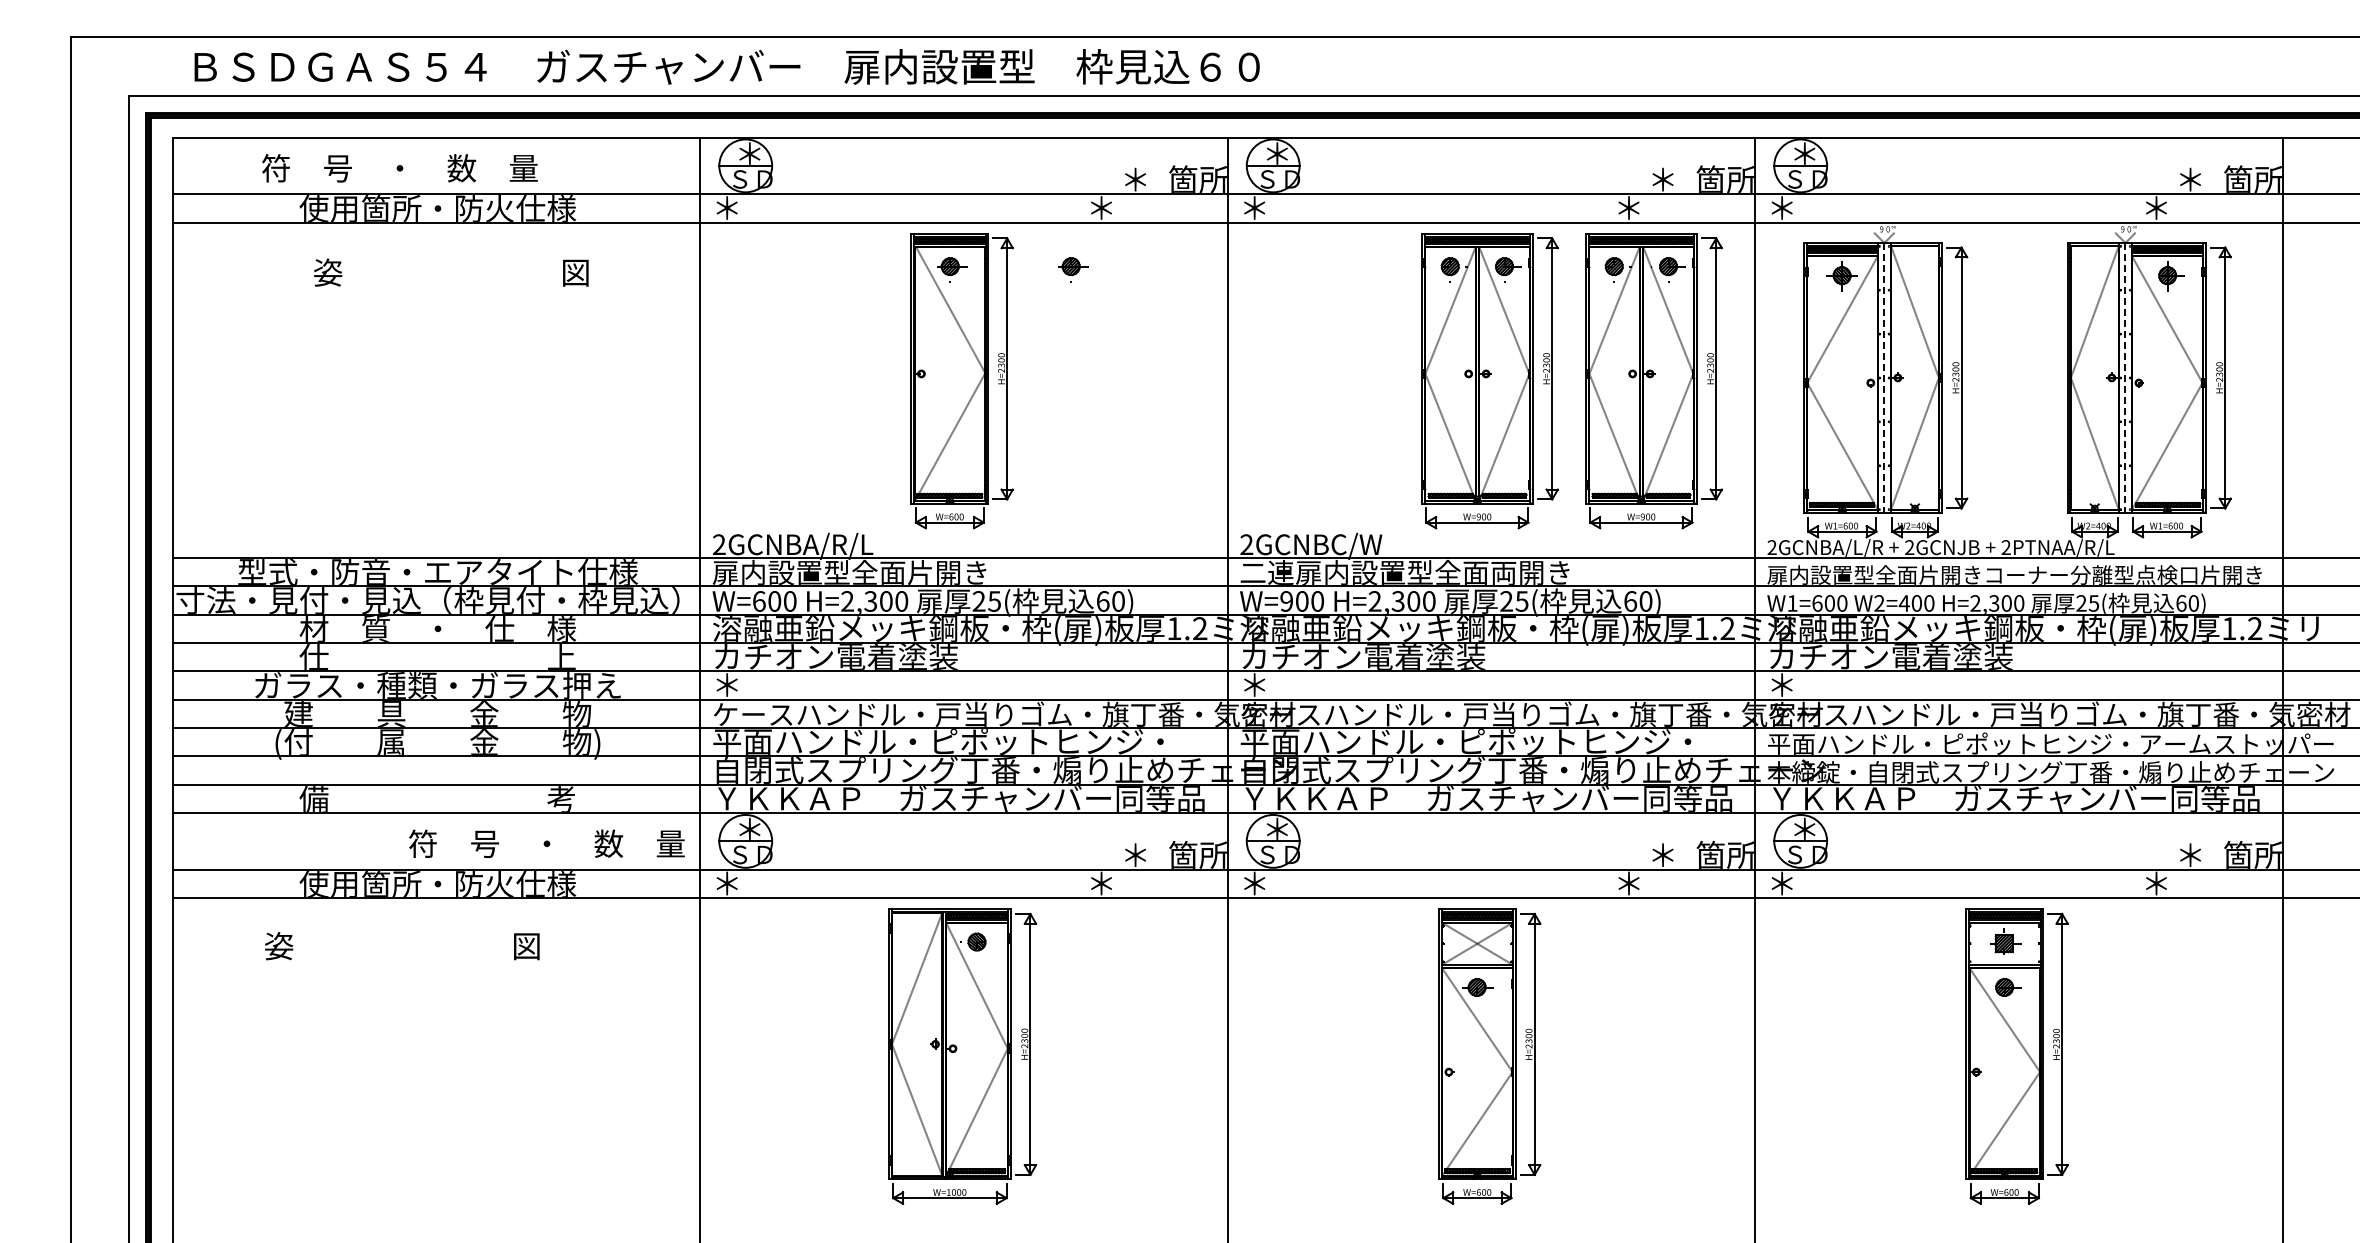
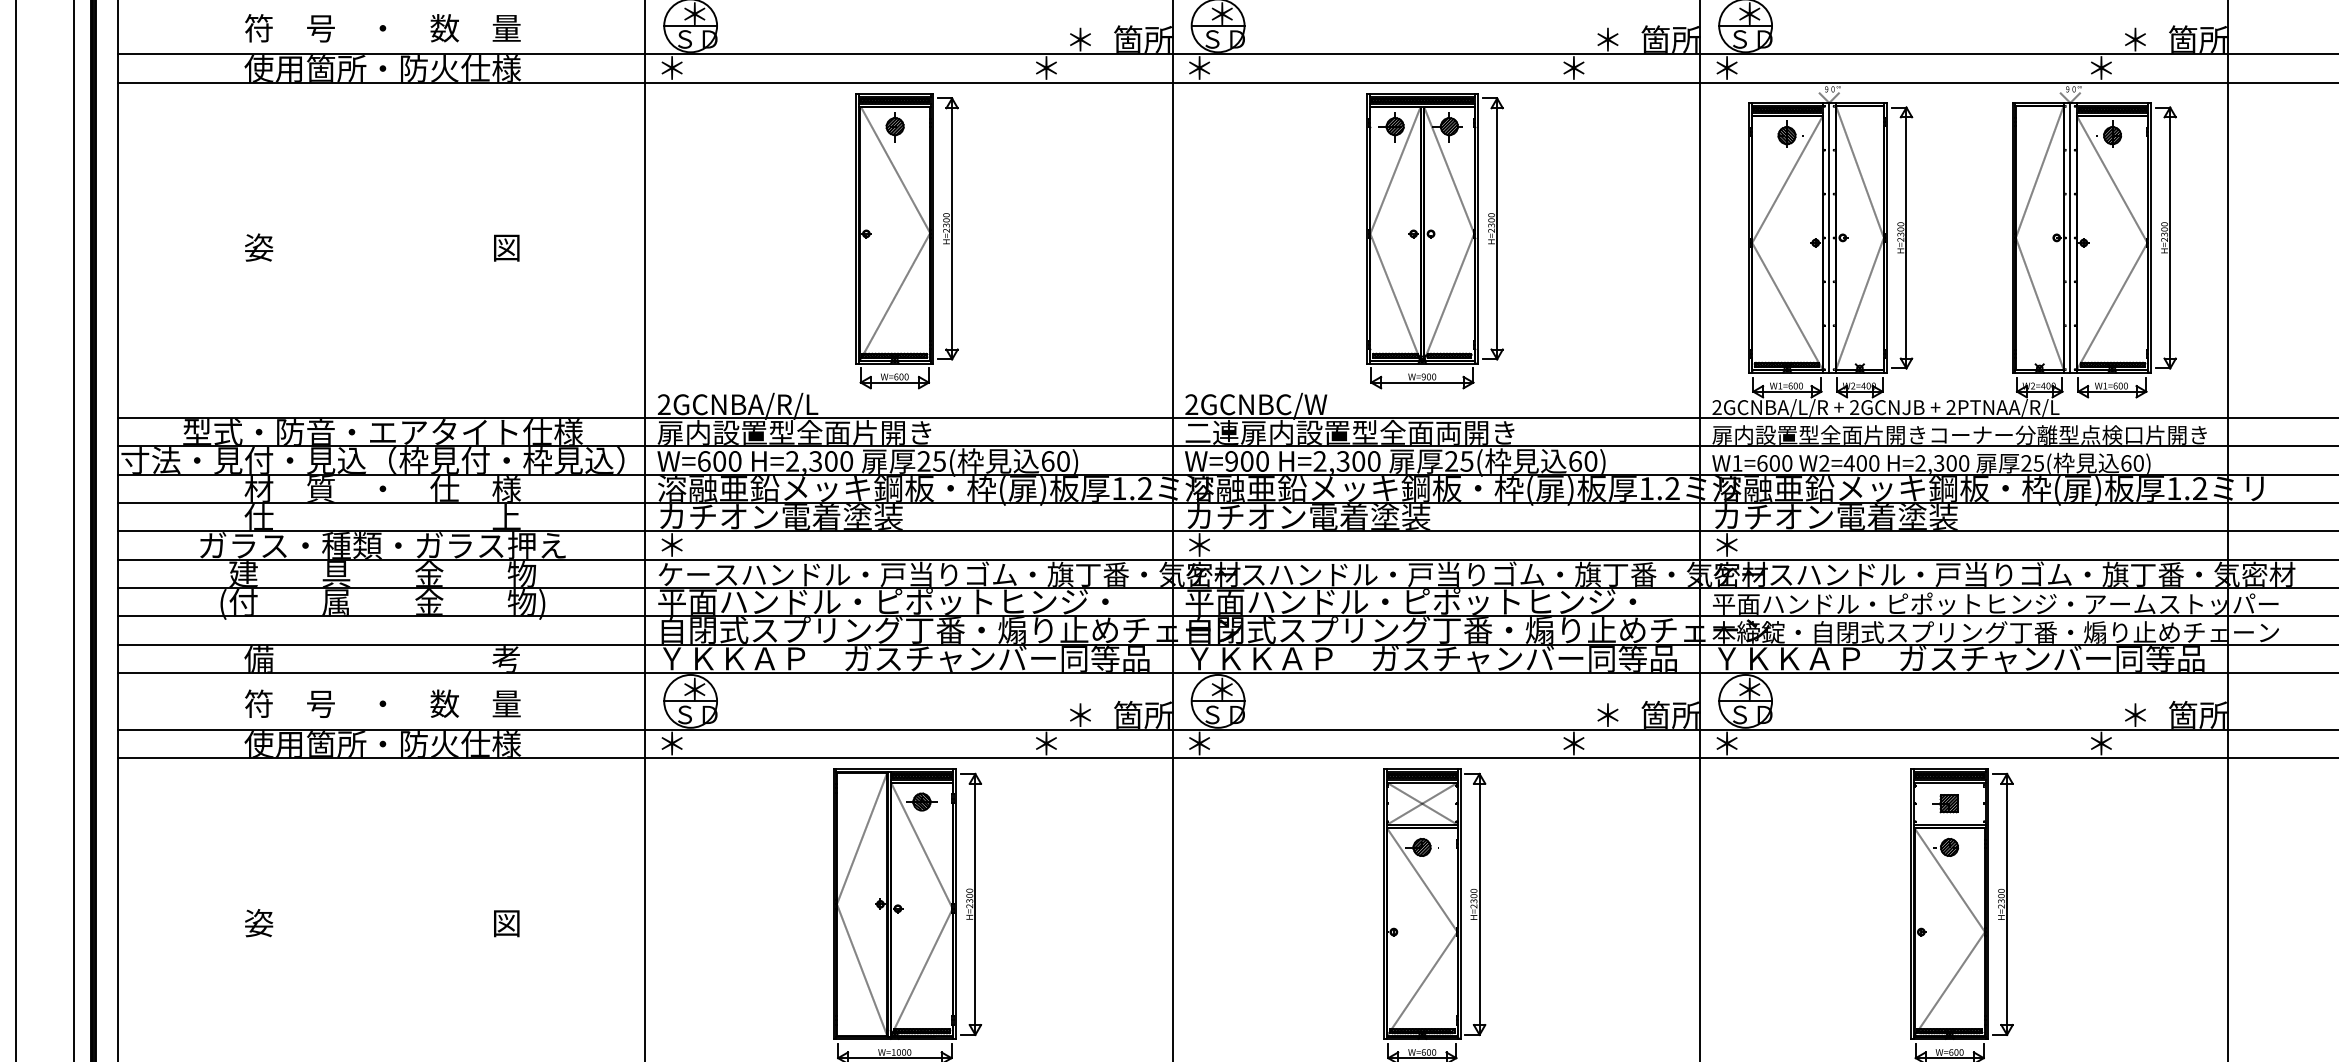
text: (399, 168) -> (382, 28), moved
part: (1073, 269) -> (1018, 129), removed
text: (451, 272) -> (382, 247), moved
line: (1884, 378) -> (1829, 238), dashed -> solid
line: (2125, 378) -> (2070, 238), dashed -> solid
part: (1653, 381) -> (1598, 241), removed
text: (546, 843) -> (382, 703), moved
text: (402, 946) -> (382, 923), moved

